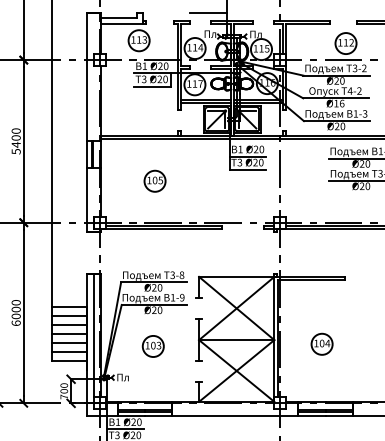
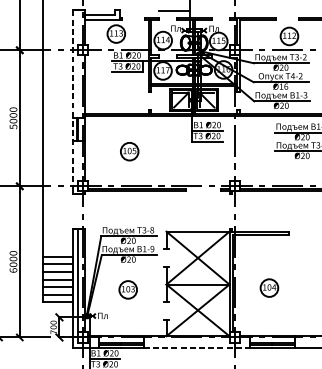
line: (87, 118) -> (73, 99), solid -> dashed
text: (15, 144) -> (12, 120), 5400 -> 5000
line: (235, 415) -> (196, 347), solid -> dashed

